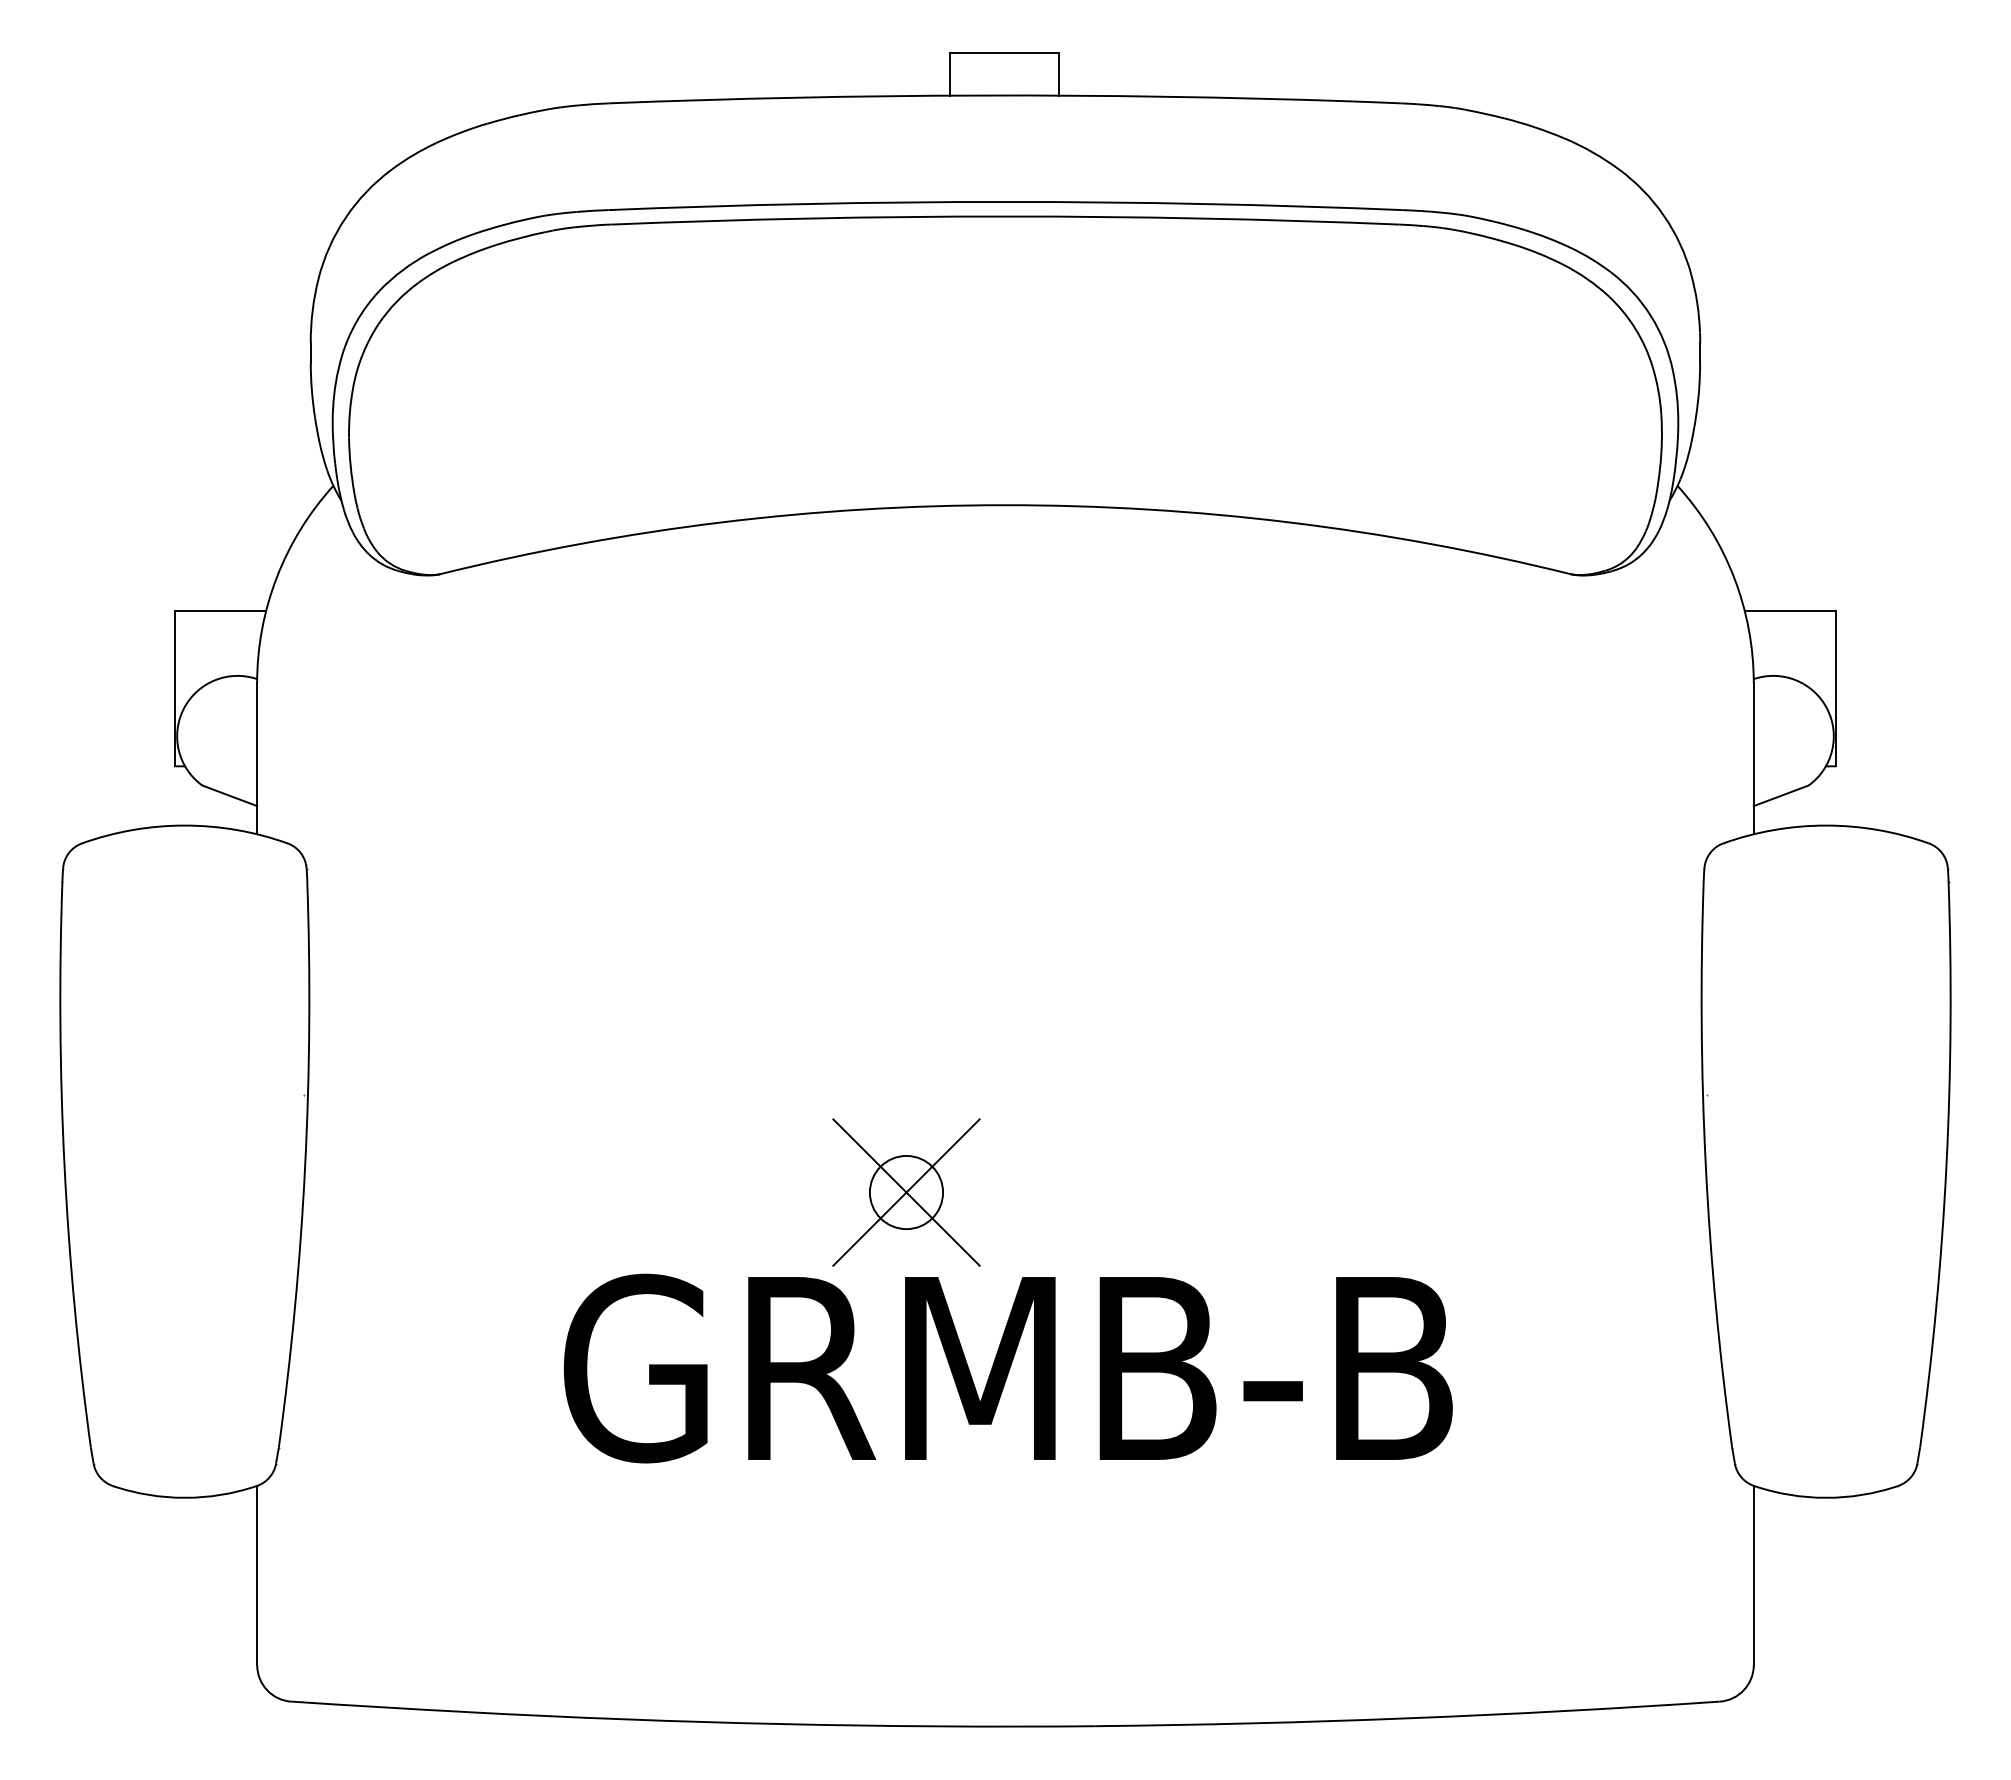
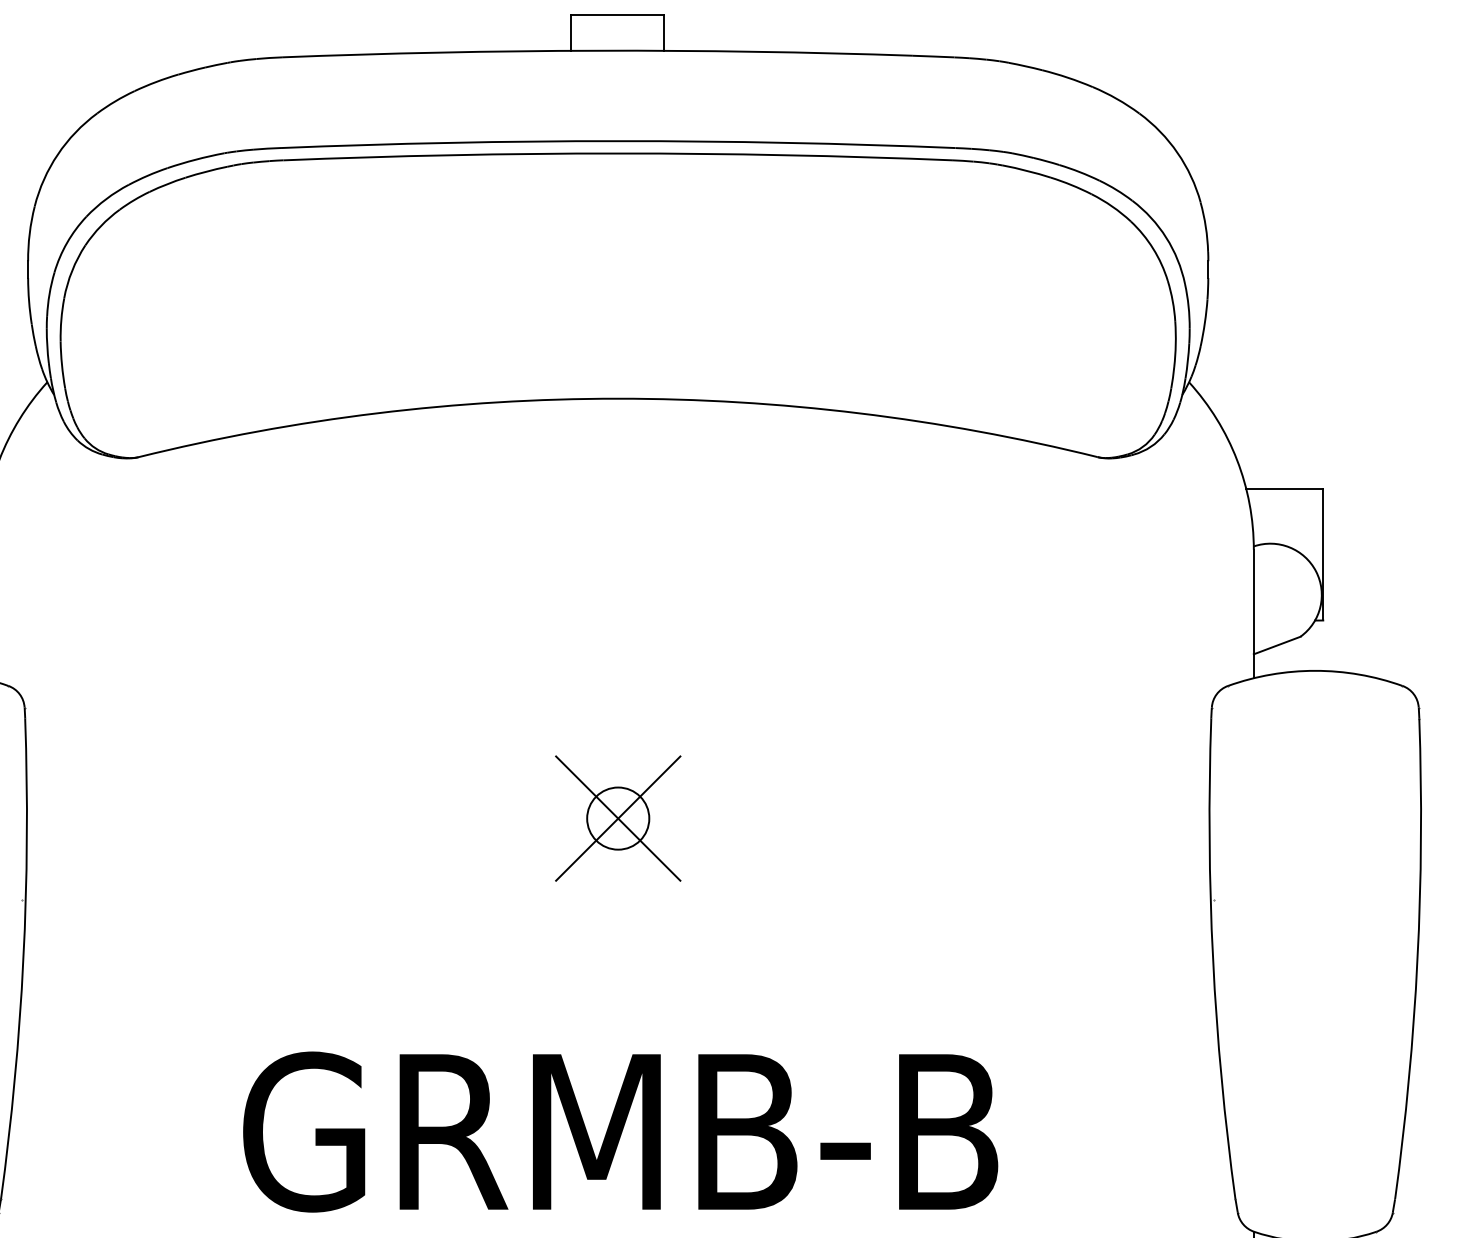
part: (906, 1192) -> (618, 818), moved

